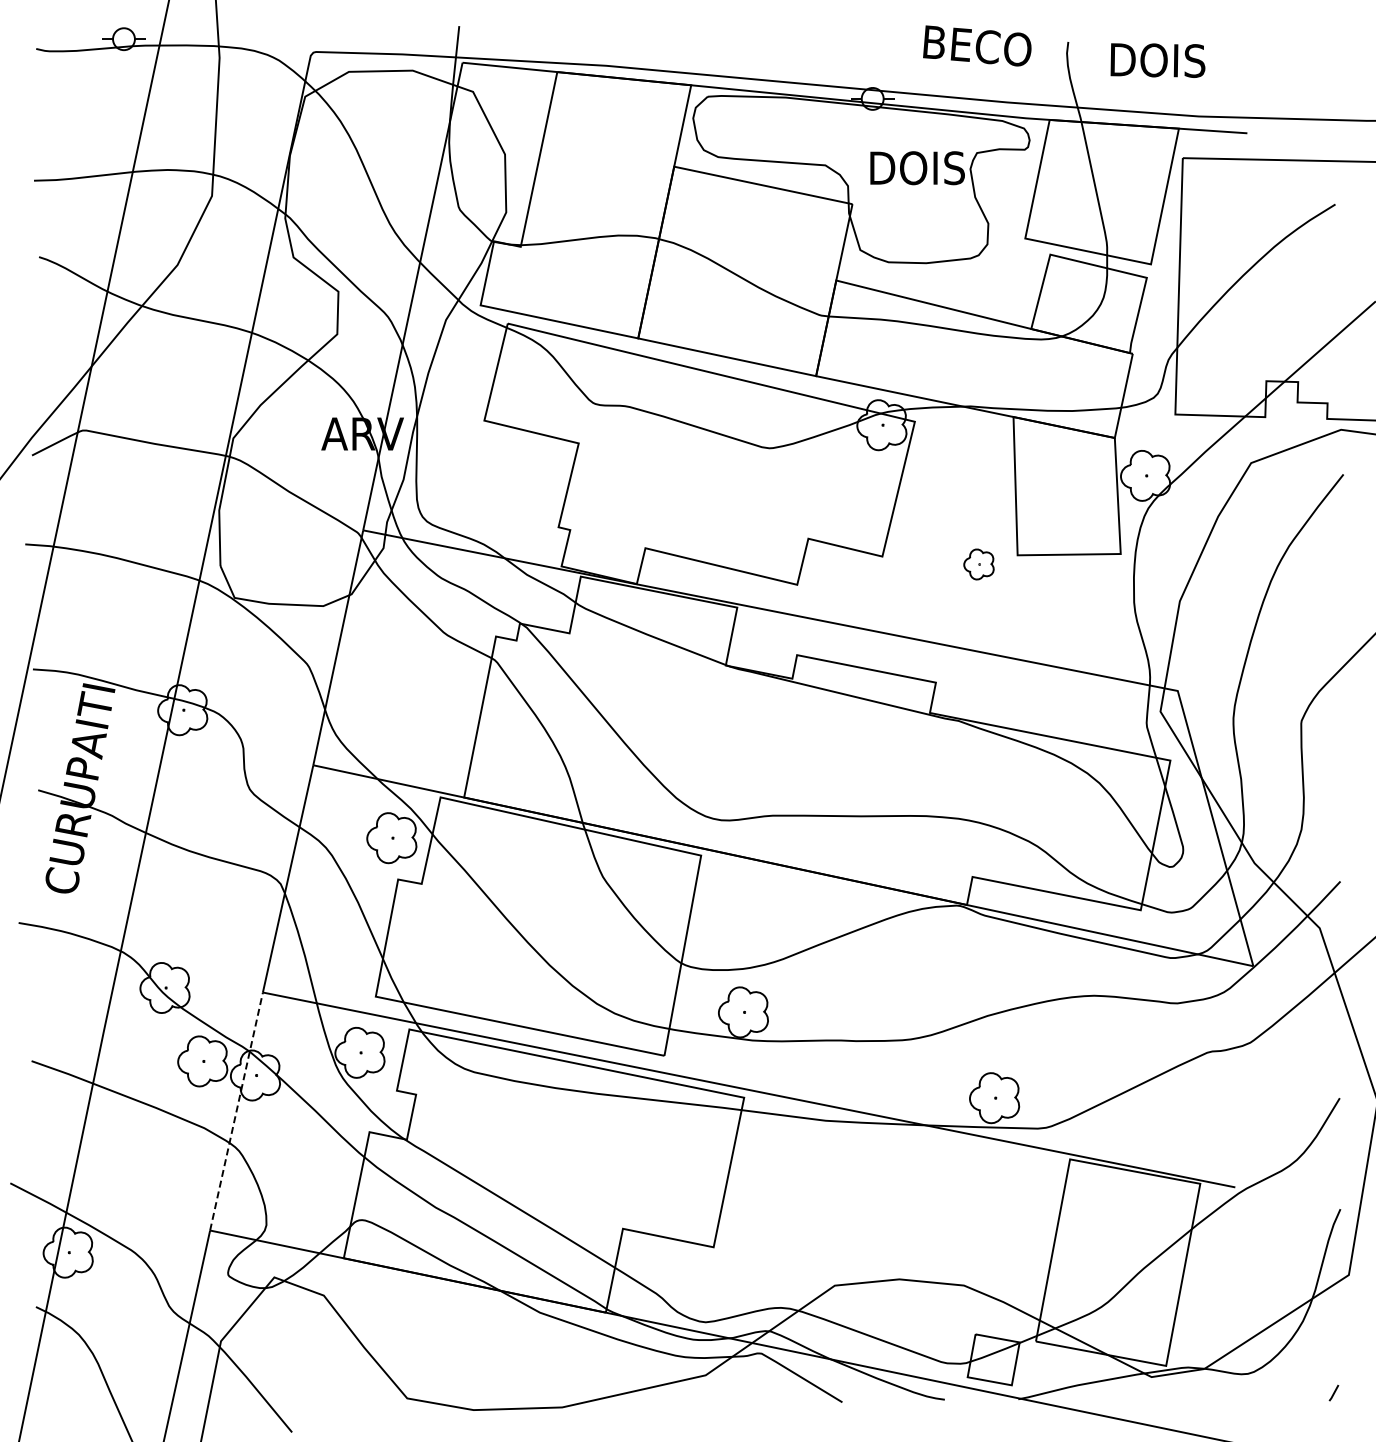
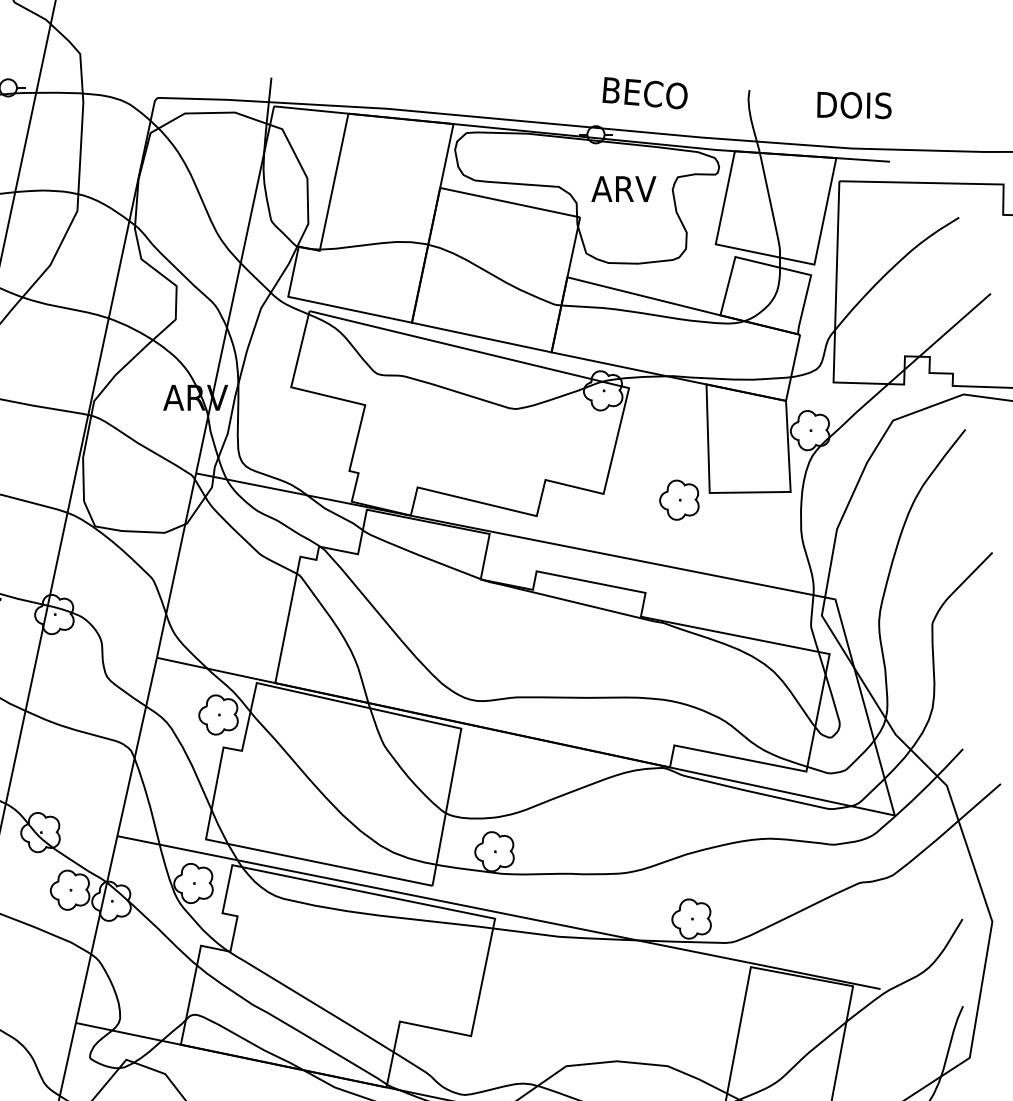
text: (977, 45) -> (645, 92), moved
text: (1157, 60) -> (854, 105), moved
text: (915, 168) -> (629, 189), DOIS -> ARV
part: (978, 564) -> (679, 500), size x1.67
line: (236, 1111) -> (96, 929), dashed -> solid

